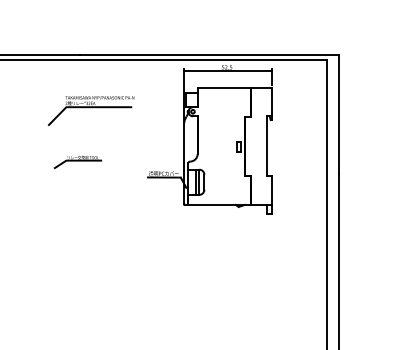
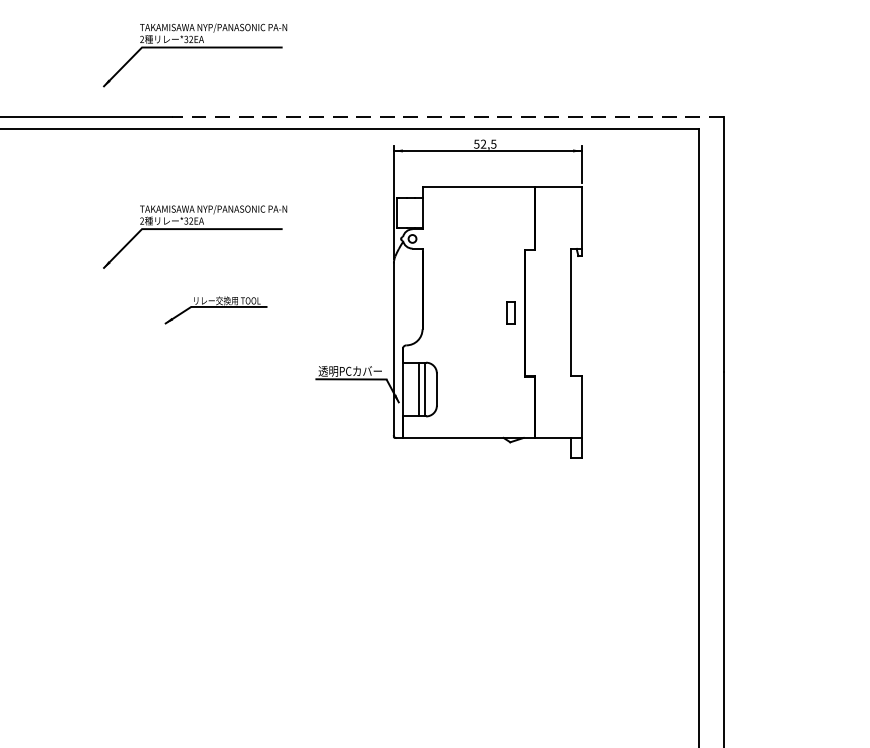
part: (91, 25) -> (195, 54), added
line: (209, 54) -> (447, 116), solid -> dashed
part: (77, 162) -> (214, 310), moved

